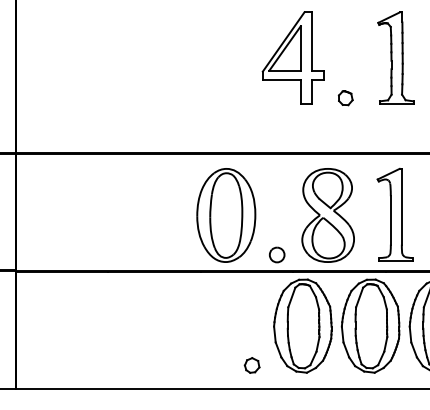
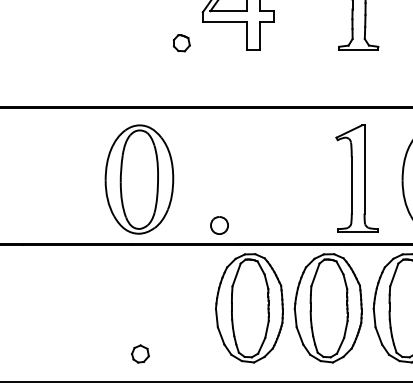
part: (345, 98) -> (181, 43), moved
part: (226, 215) -> (139, 179), moved
part: (327, 215) -> (278, 179), removed
part: (251, 365) -> (139, 354), moved

